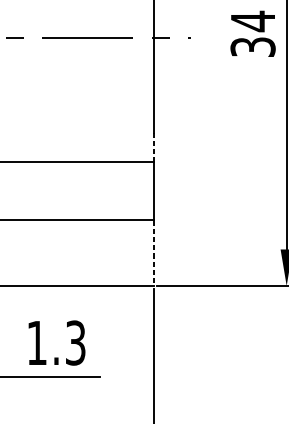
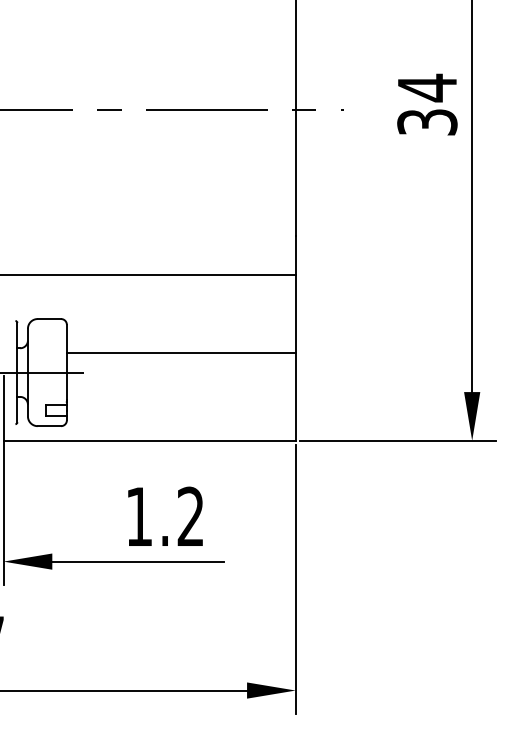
line: (154, 147) -> (295, 256), dashed -> solid
line: (154, 252) -> (295, 396), dashed -> solid
text: (75, 342) -> (190, 516), 1.3 -> 1.2

